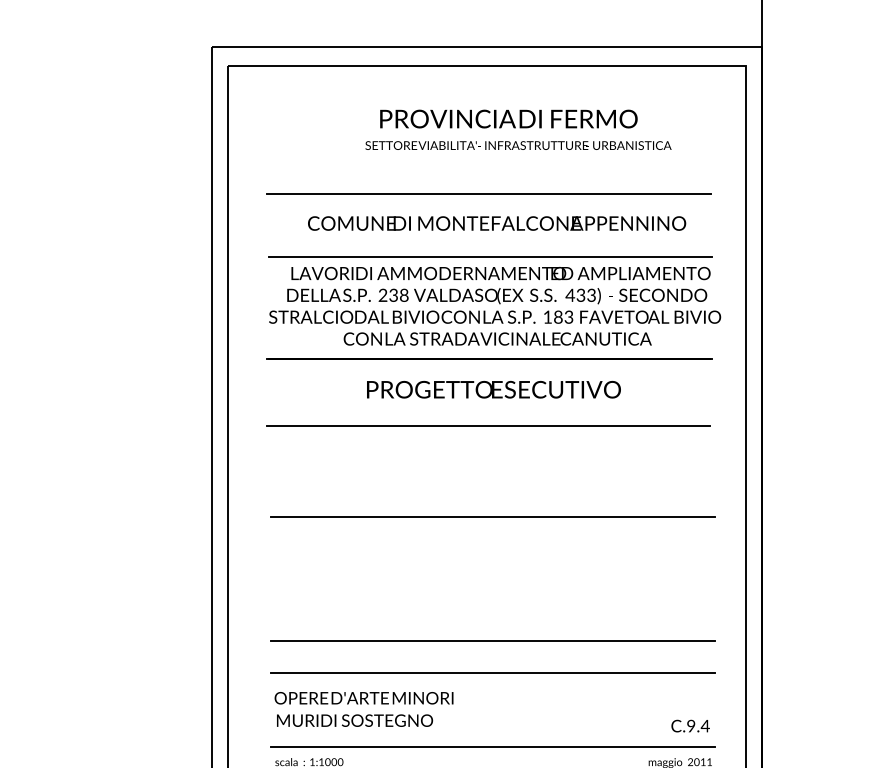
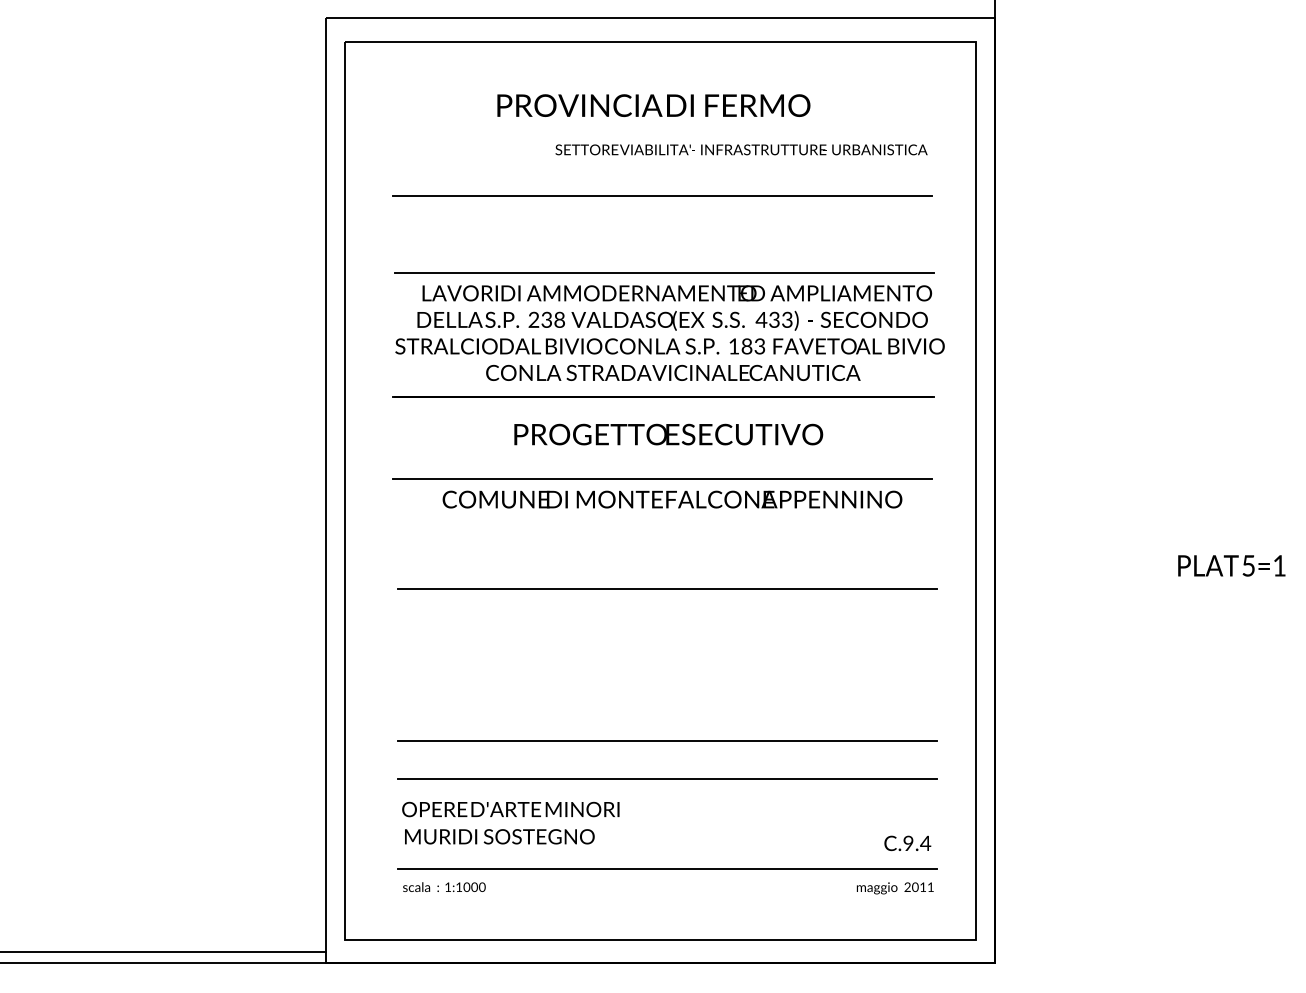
text: (508, 118) -> (653, 105), moved
text: (518, 145) -> (741, 149), moved
text: (497, 223) -> (672, 499), moved

